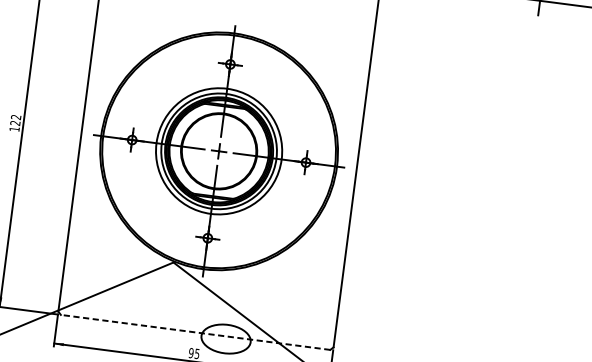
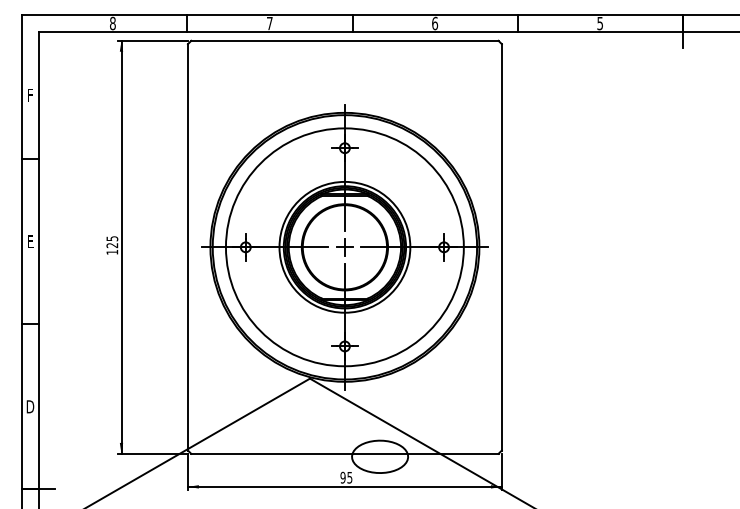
text: (16, 117) -> (112, 238), 122 -> 125
circle: (218, 151) -> (344, 247), size x1.67
line: (195, 332) -> (344, 453), dashed -> solid

